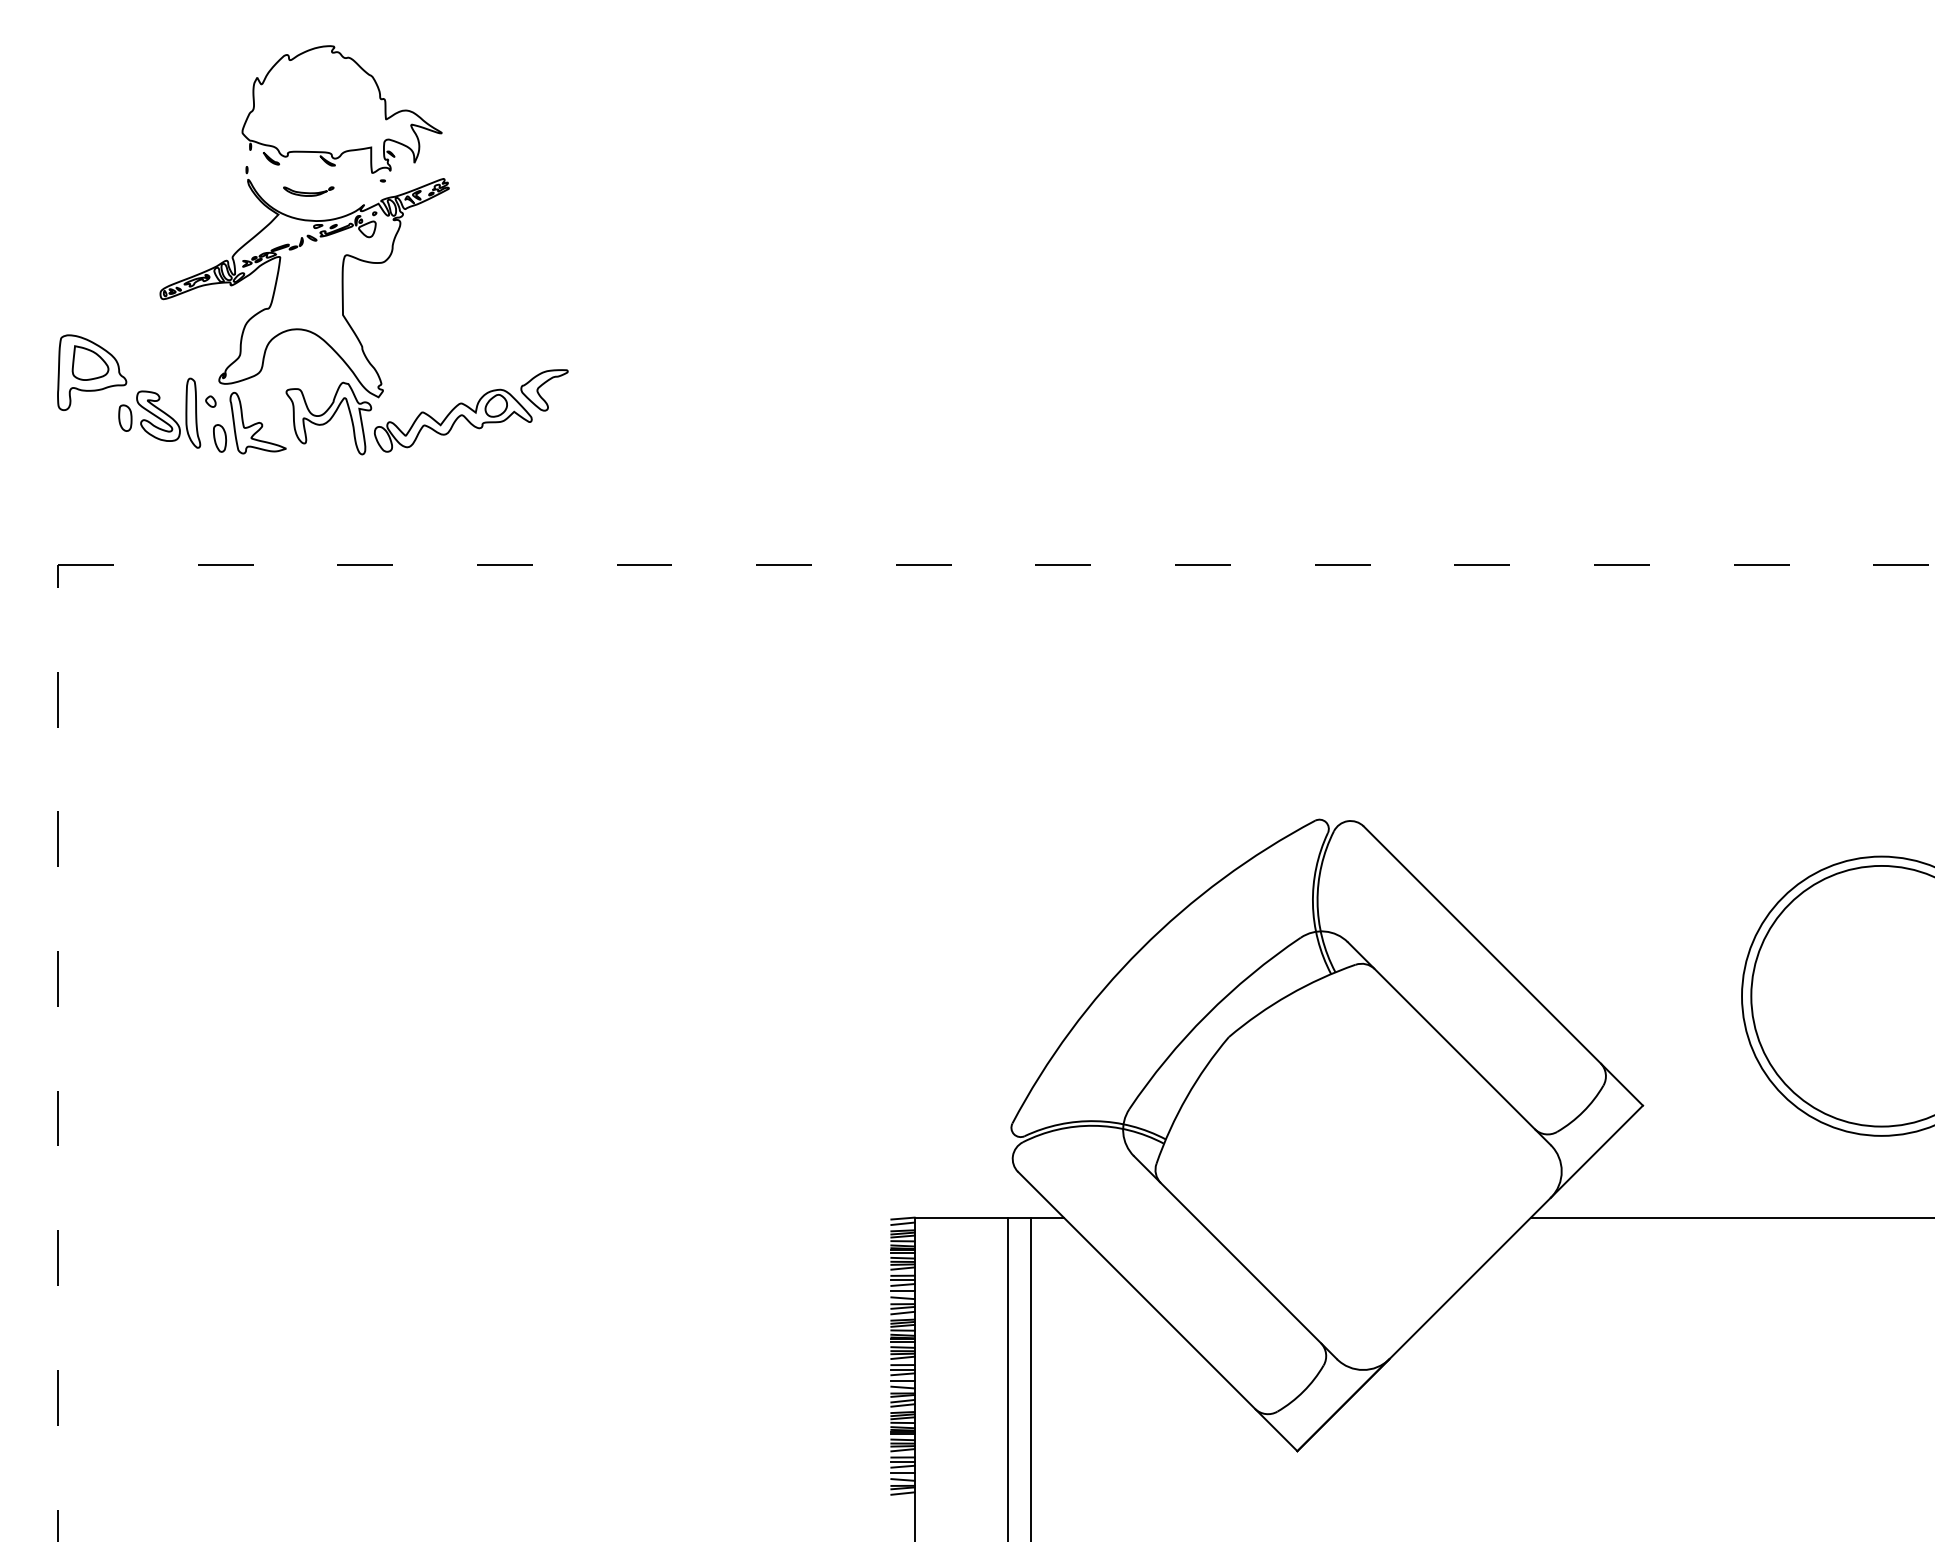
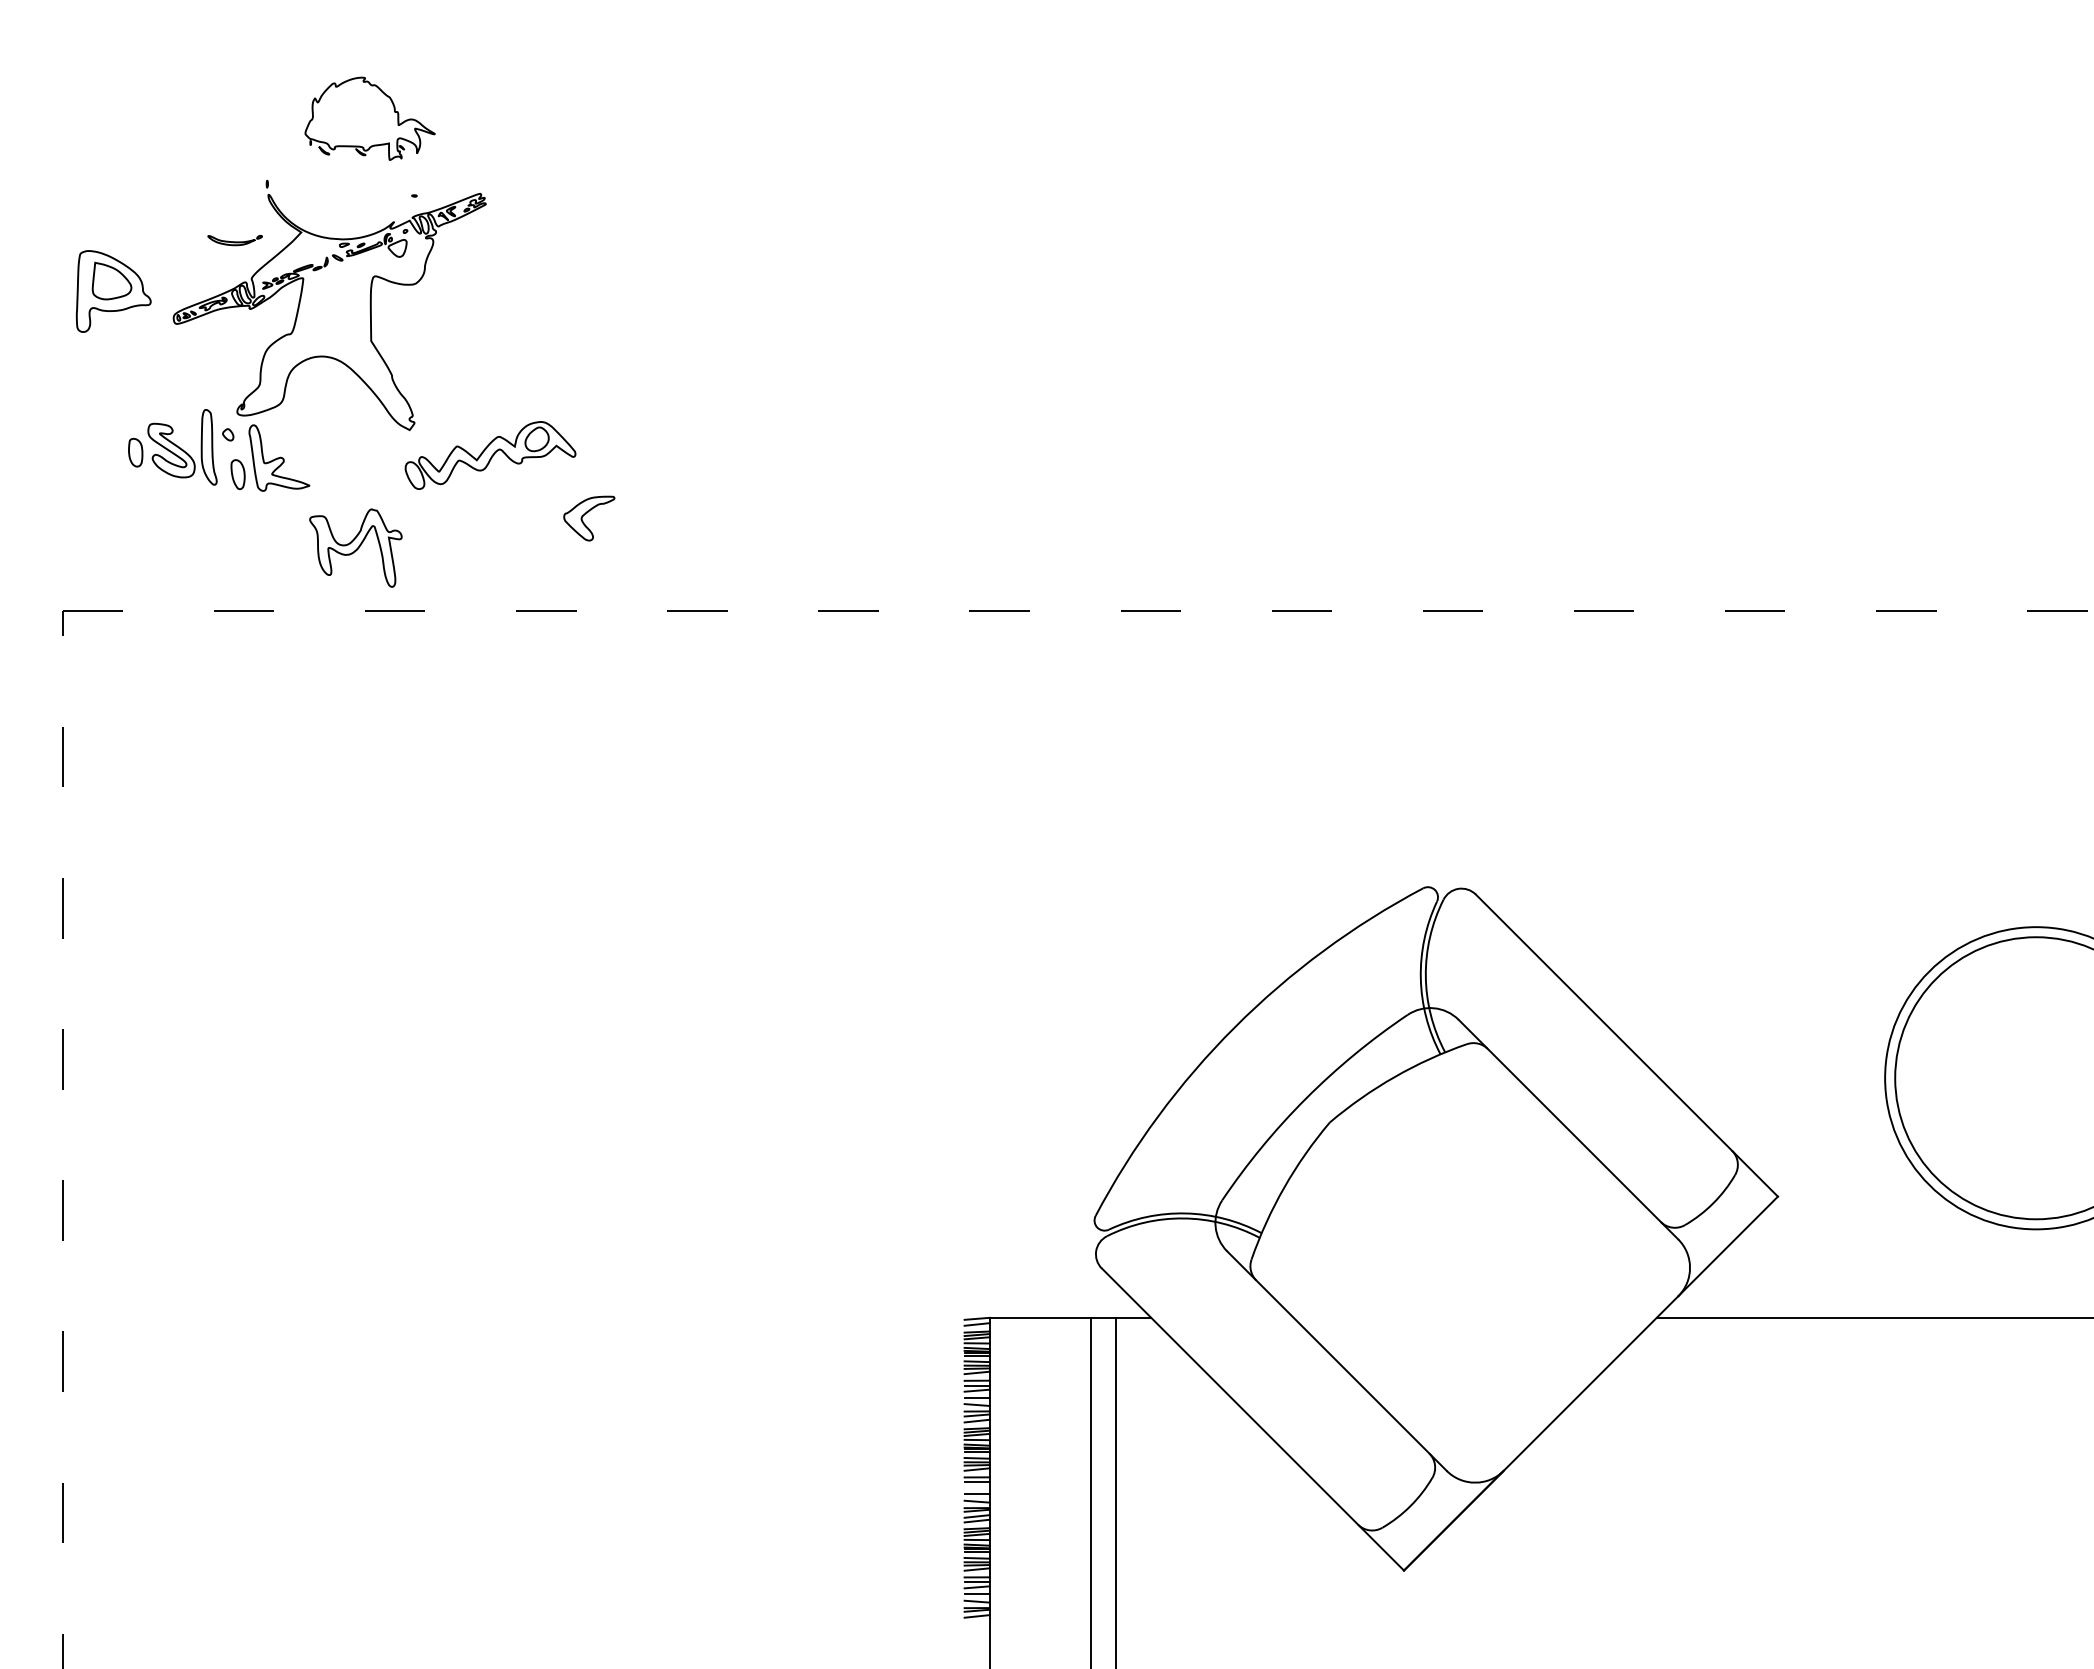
part: (341, 109) -> (369, 118), size x0.6
part: (308, 191) -> (234, 240), moved
part: (91, 372) -> (113, 291), moved
part: (544, 390) -> (589, 518), moved
part: (328, 417) -> (355, 547), moved
line: (902, 1374) -> (976, 1487), removed

